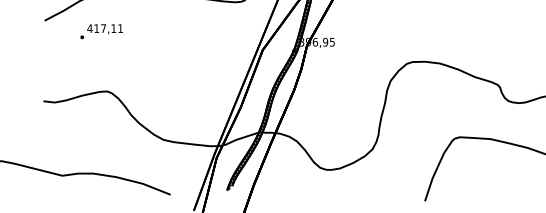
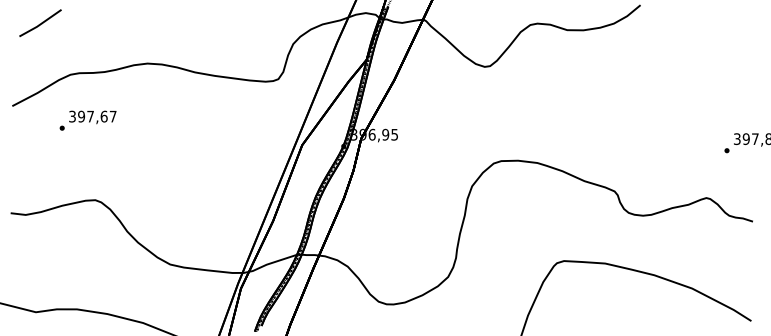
text: (105, 28) -> (92, 116), 417,11 -> 397,67

